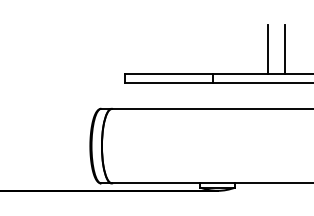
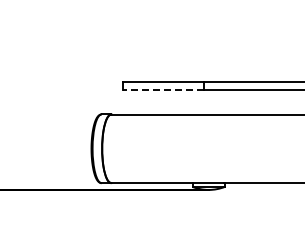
line: (267, 49) -> (254, 59), removed
line: (284, 49) -> (270, 59), removed
line: (168, 82) -> (163, 90), solid -> dashed

